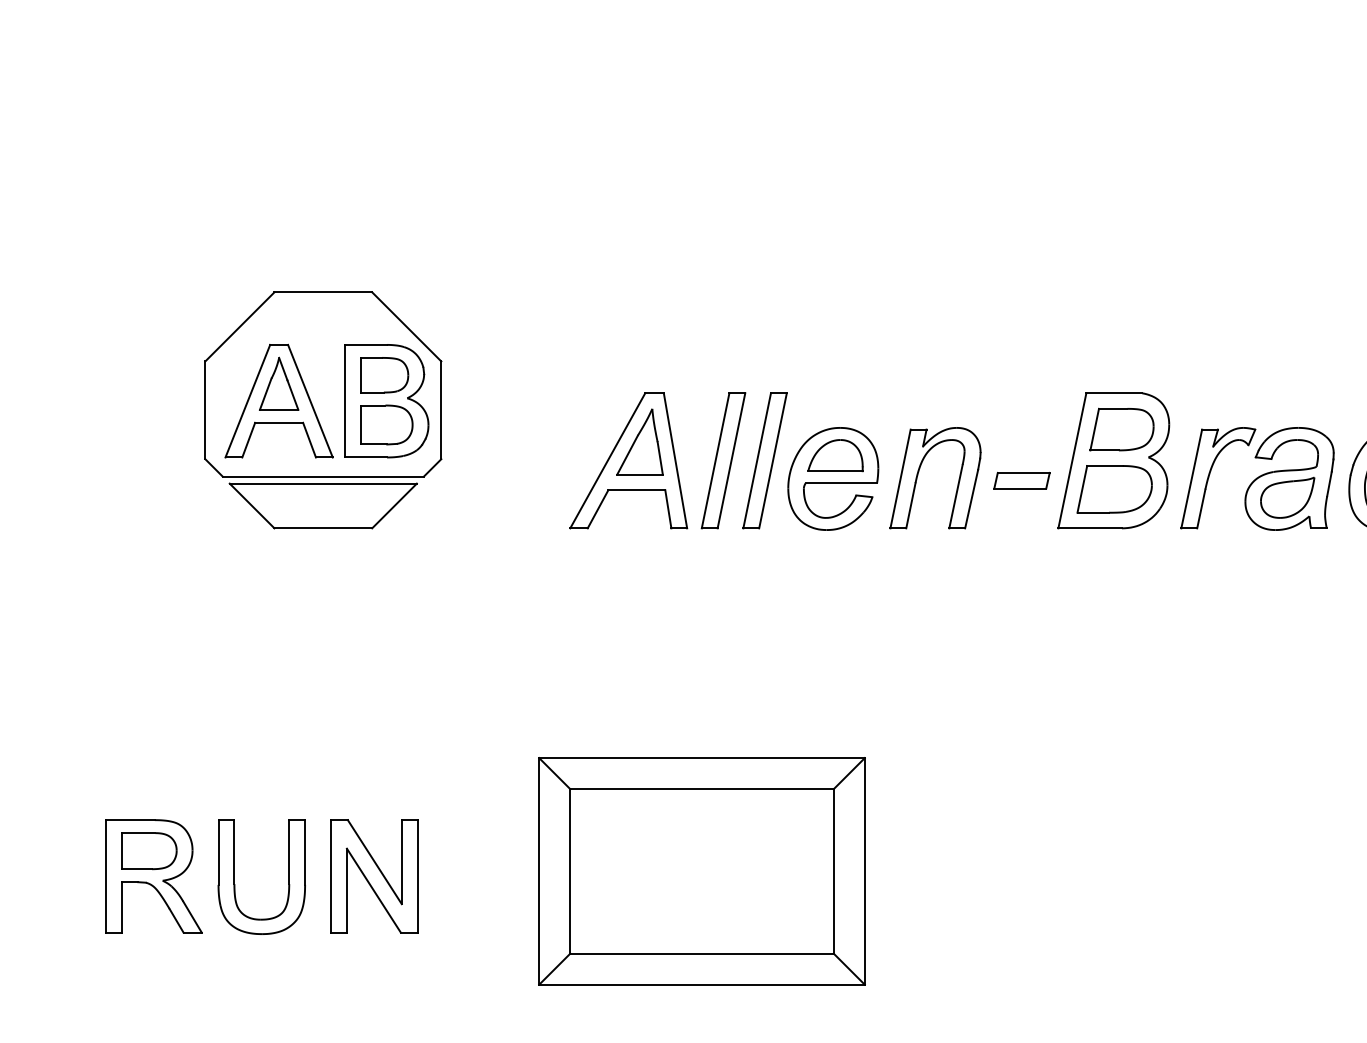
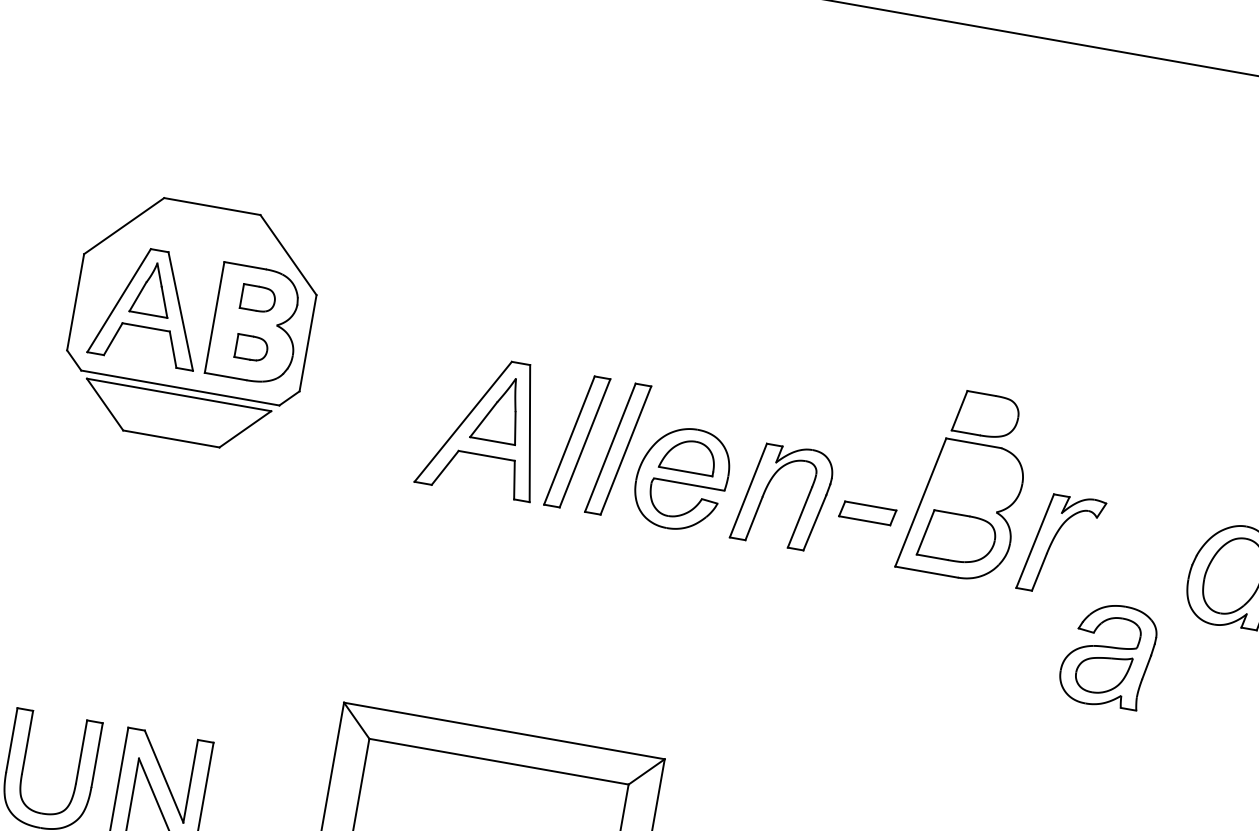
part: (384, 375) -> (258, 299), size x0.7
part: (386, 424) -> (251, 347), size x0.6
part: (1121, 429) -> (986, 415), moved
part: (1289, 478) -> (1108, 655), moved

